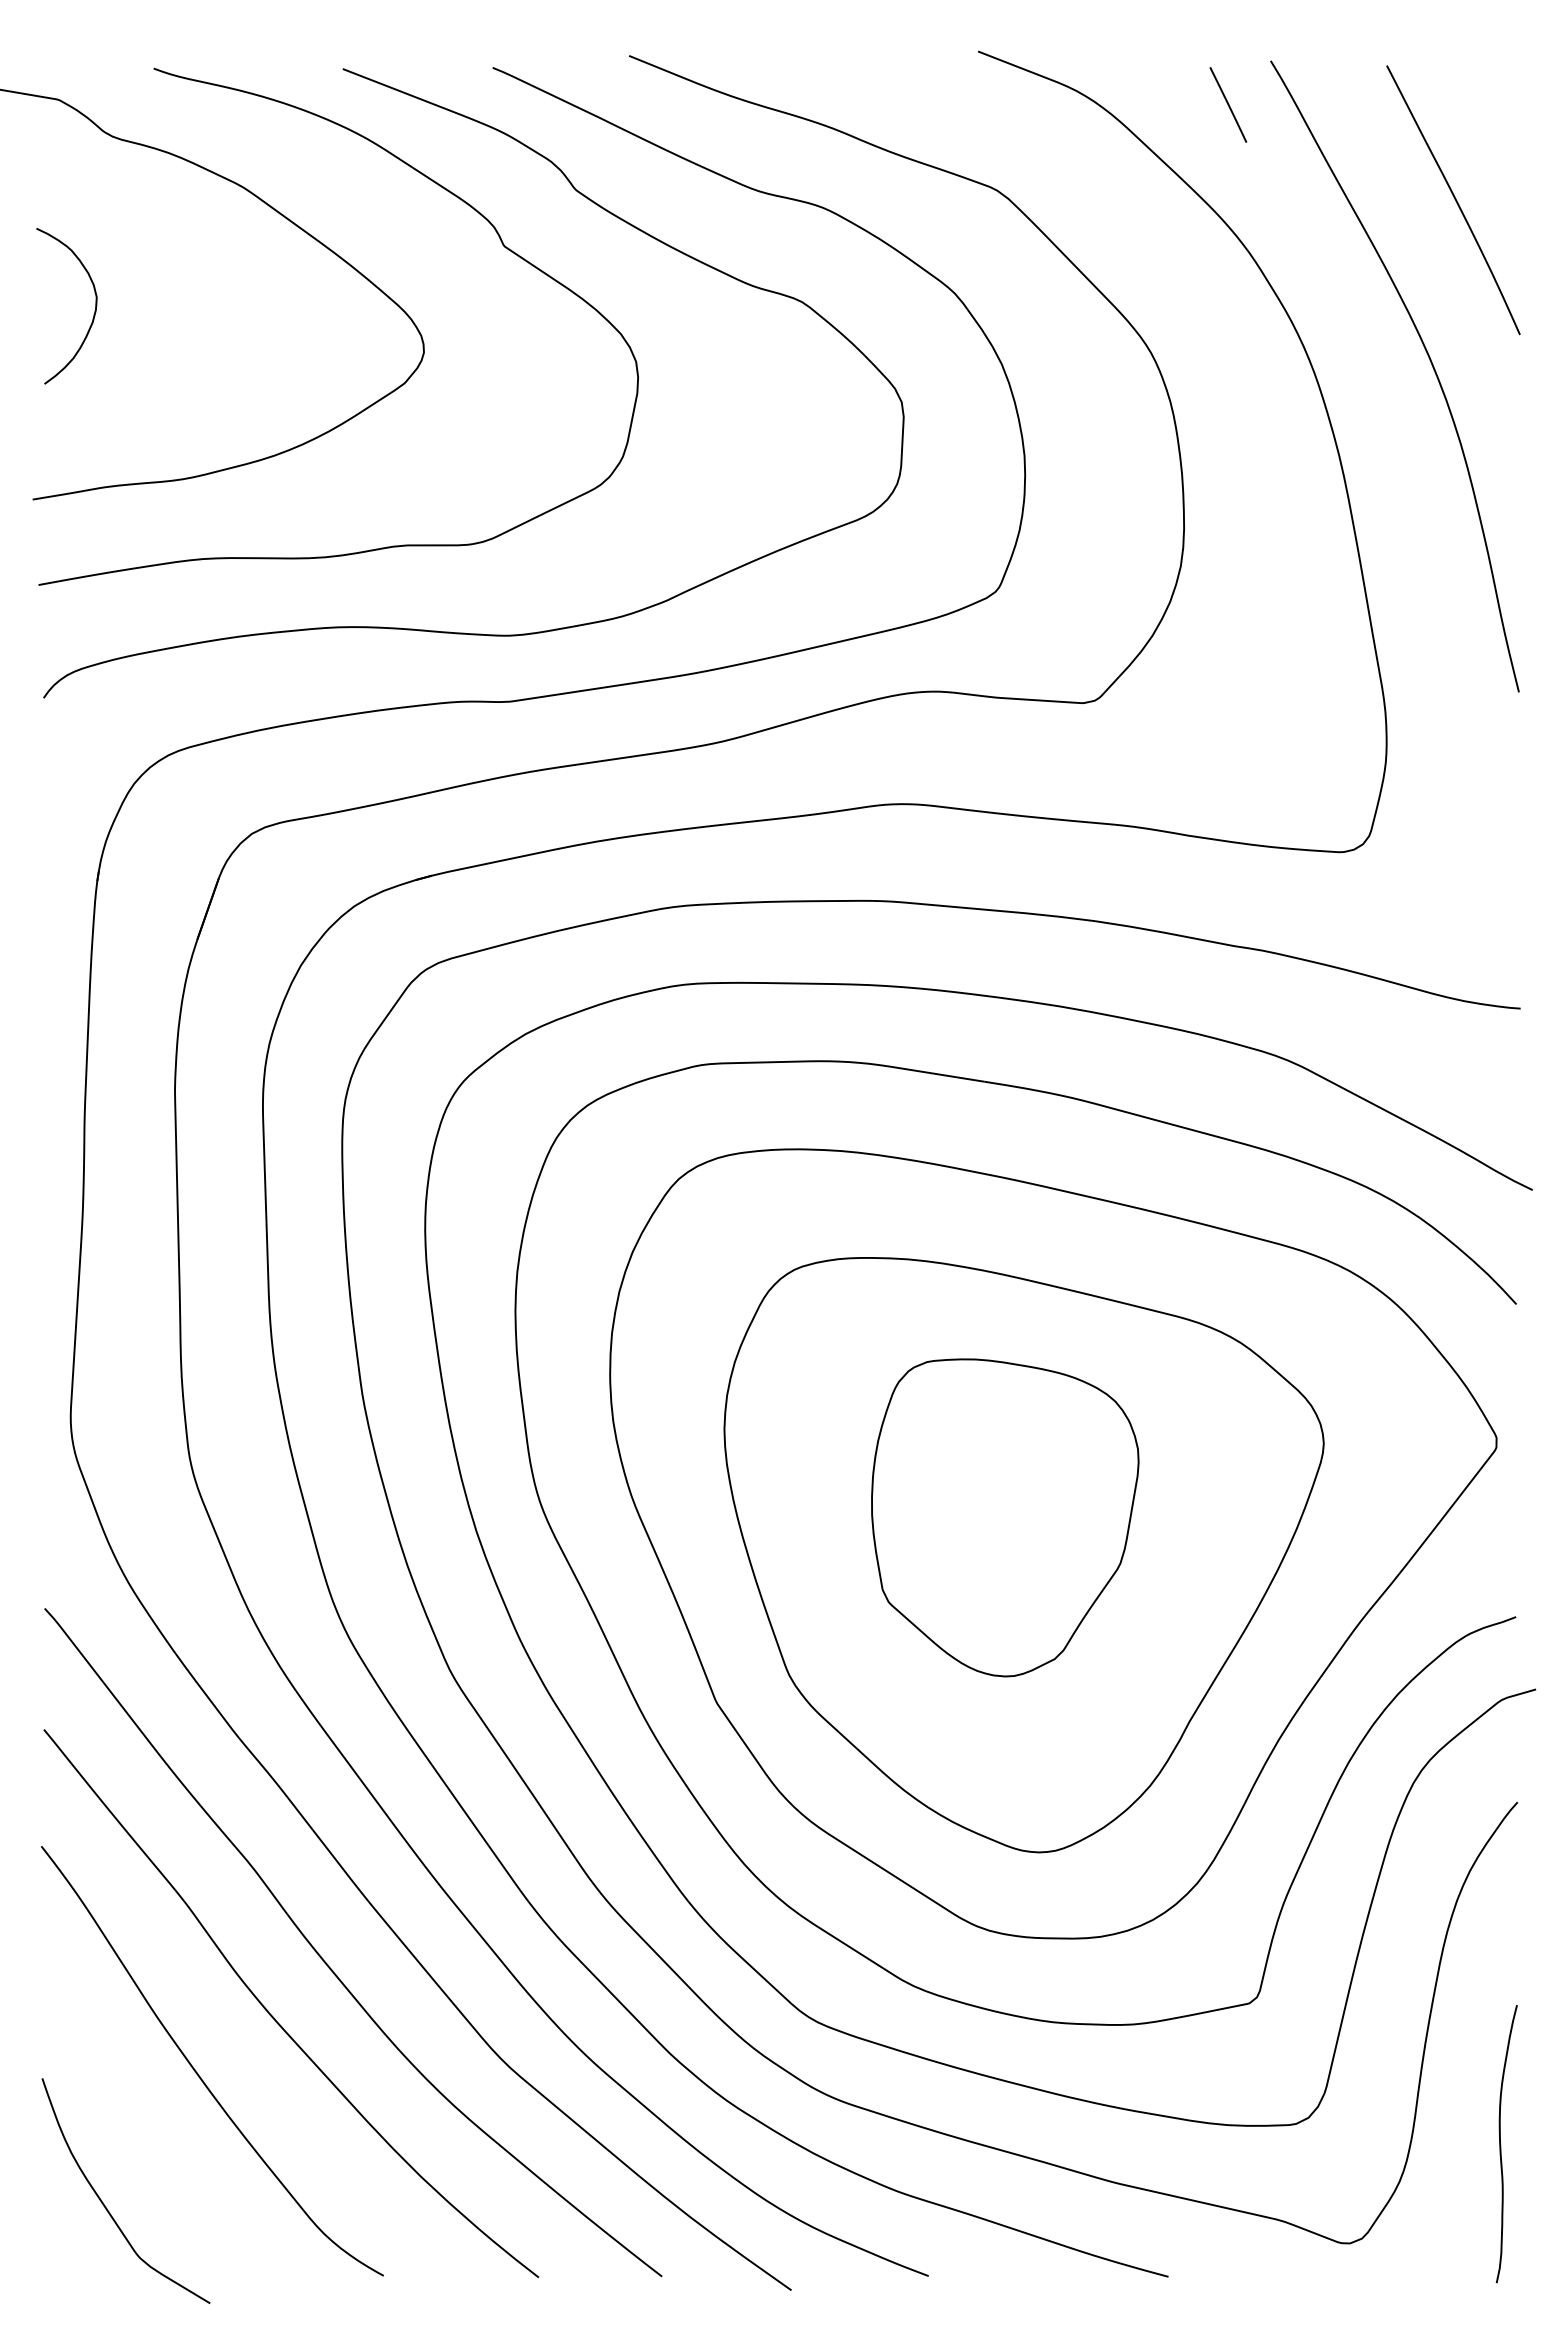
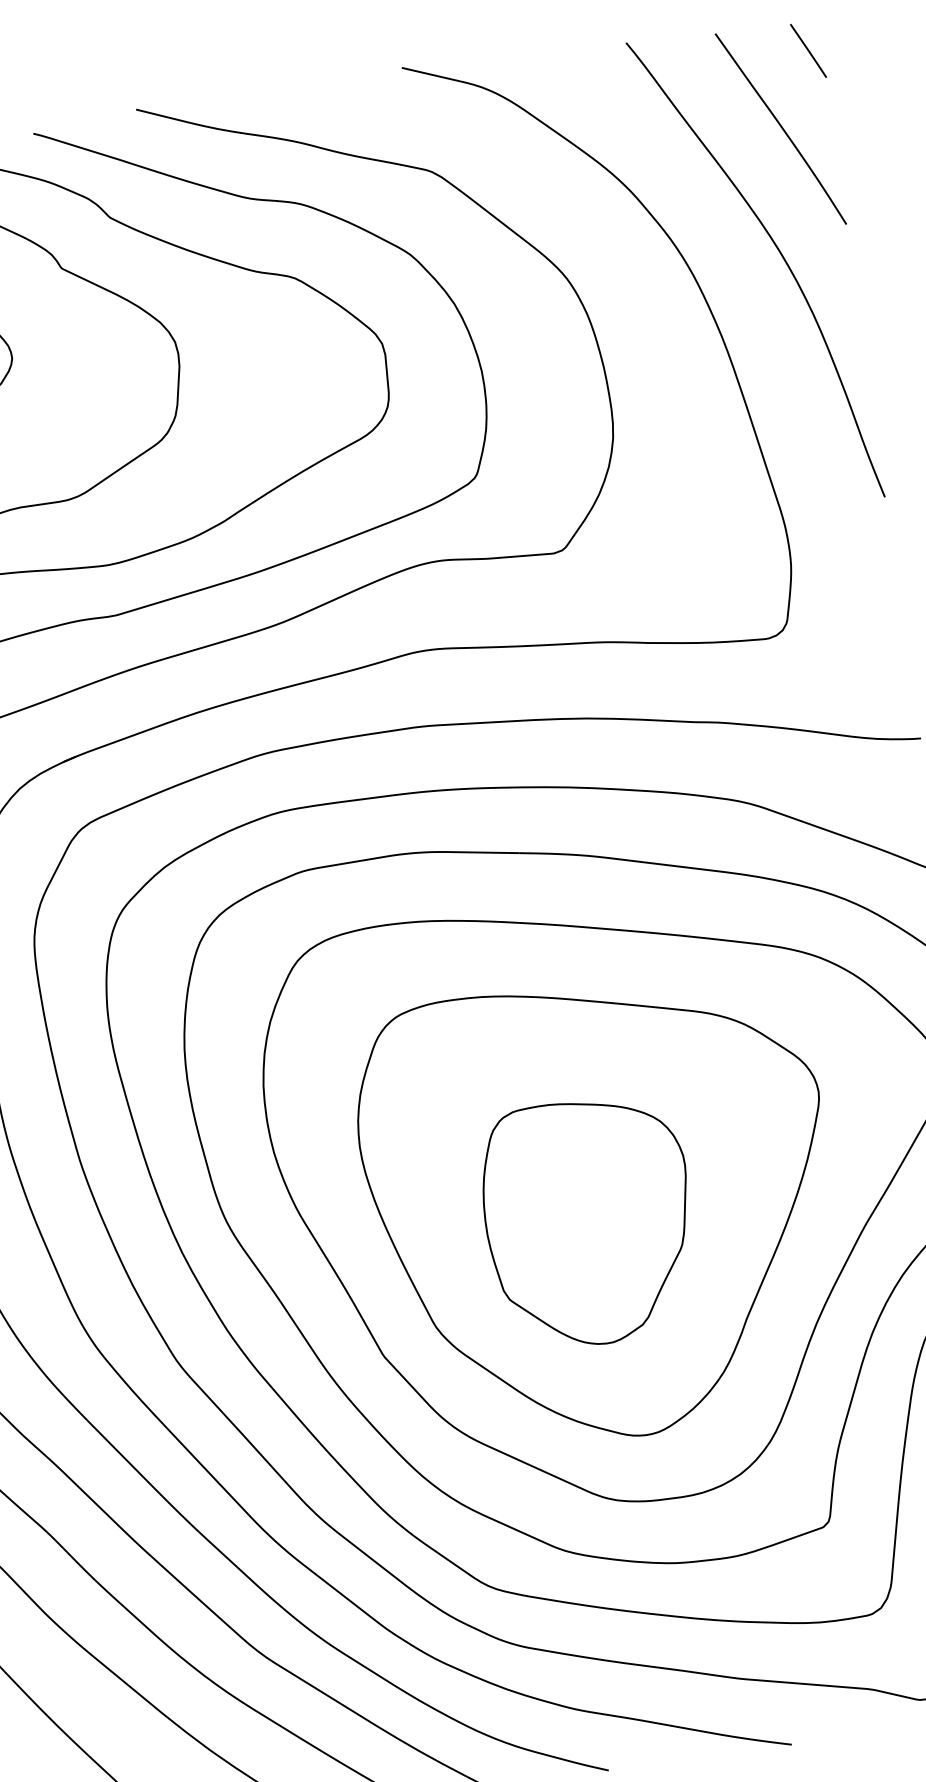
line: (1228, 104) -> (808, 50), moved
part: (1005, 1517) -> (589, 1222), moved

